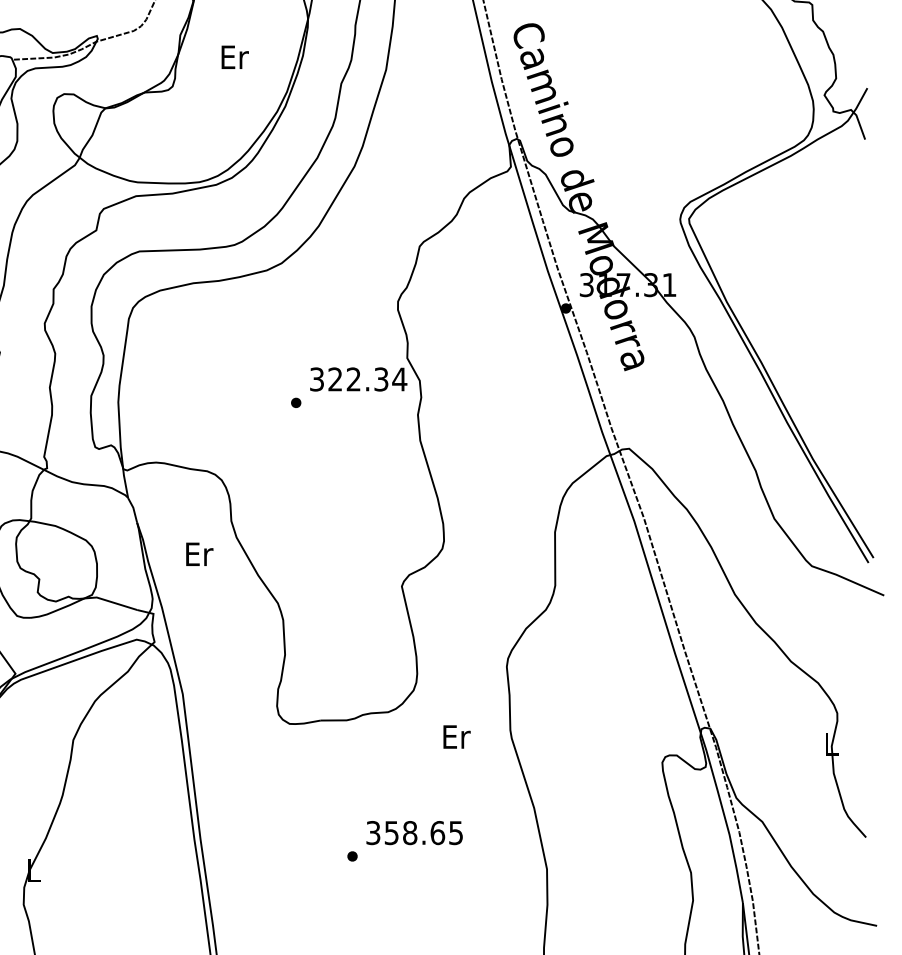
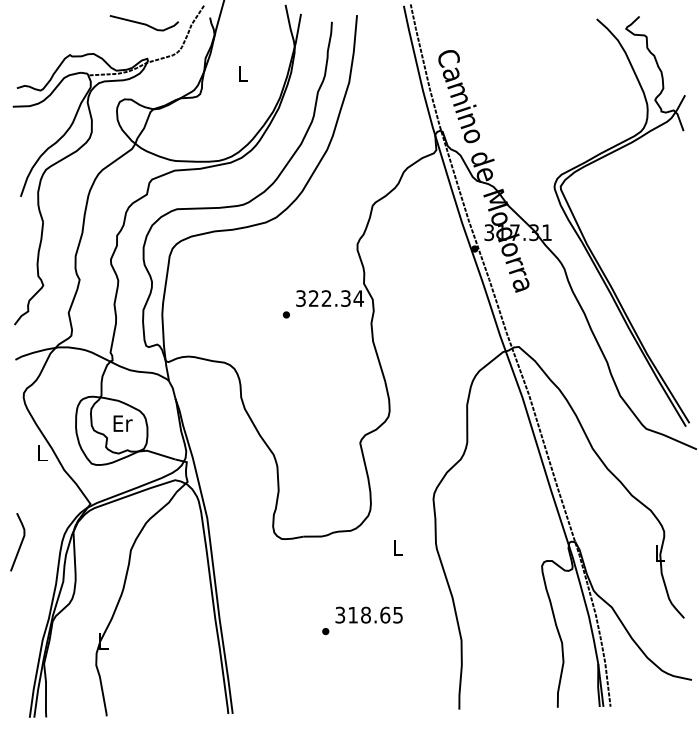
text: (234, 57) -> (243, 73), Er -> L
text: (198, 554) -> (122, 423), moved
text: (456, 737) -> (398, 548), Er -> L
text: (390, 833) -> (352, 615), 358.65 -> 318.65

